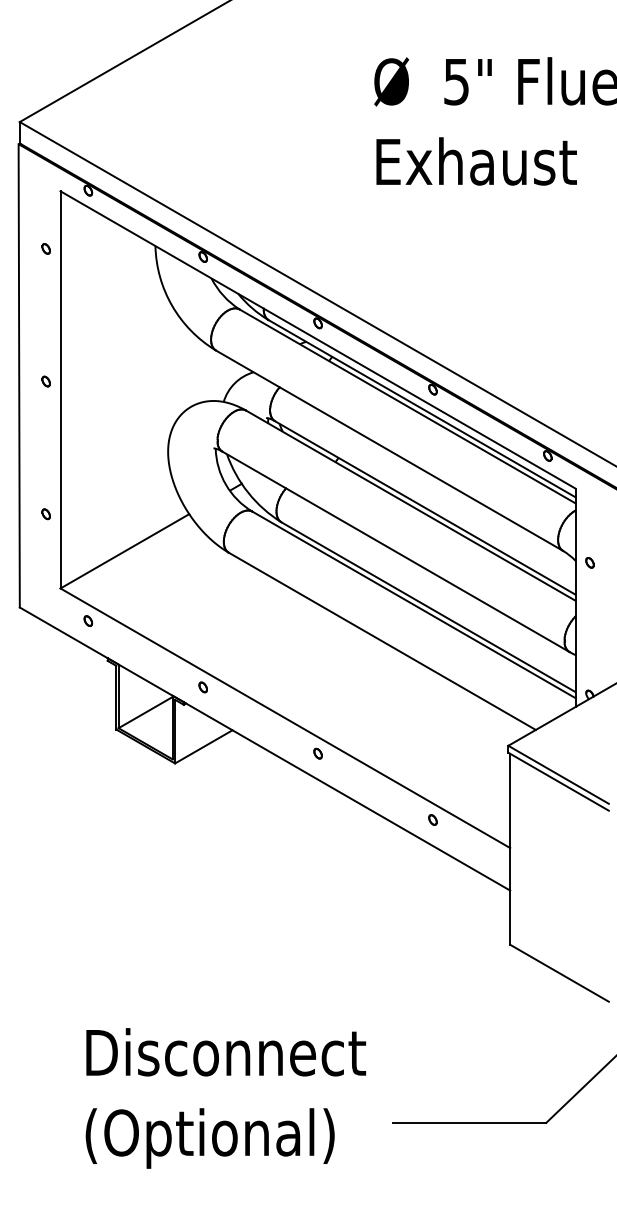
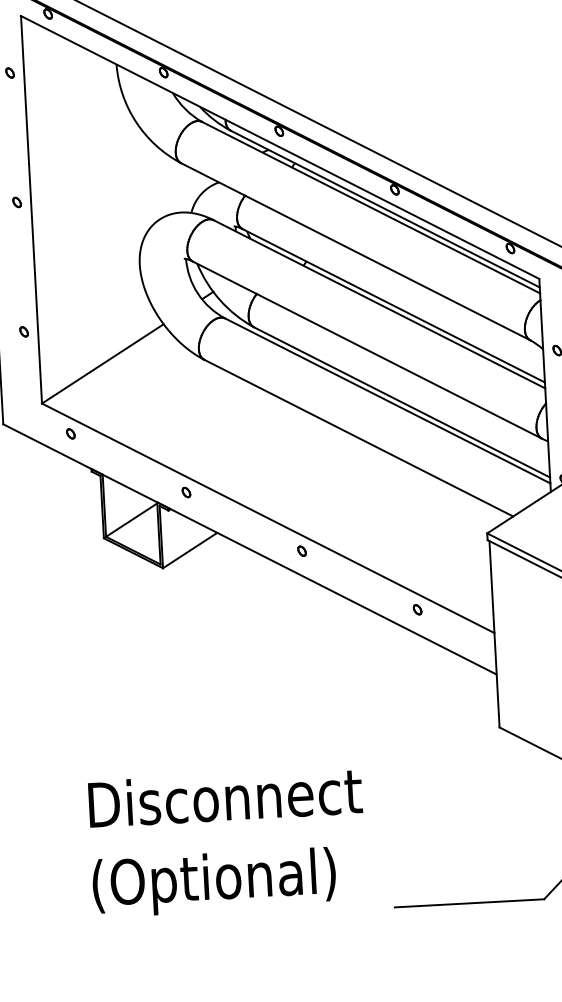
text: (225, 1098) -> (227, 842), moved

